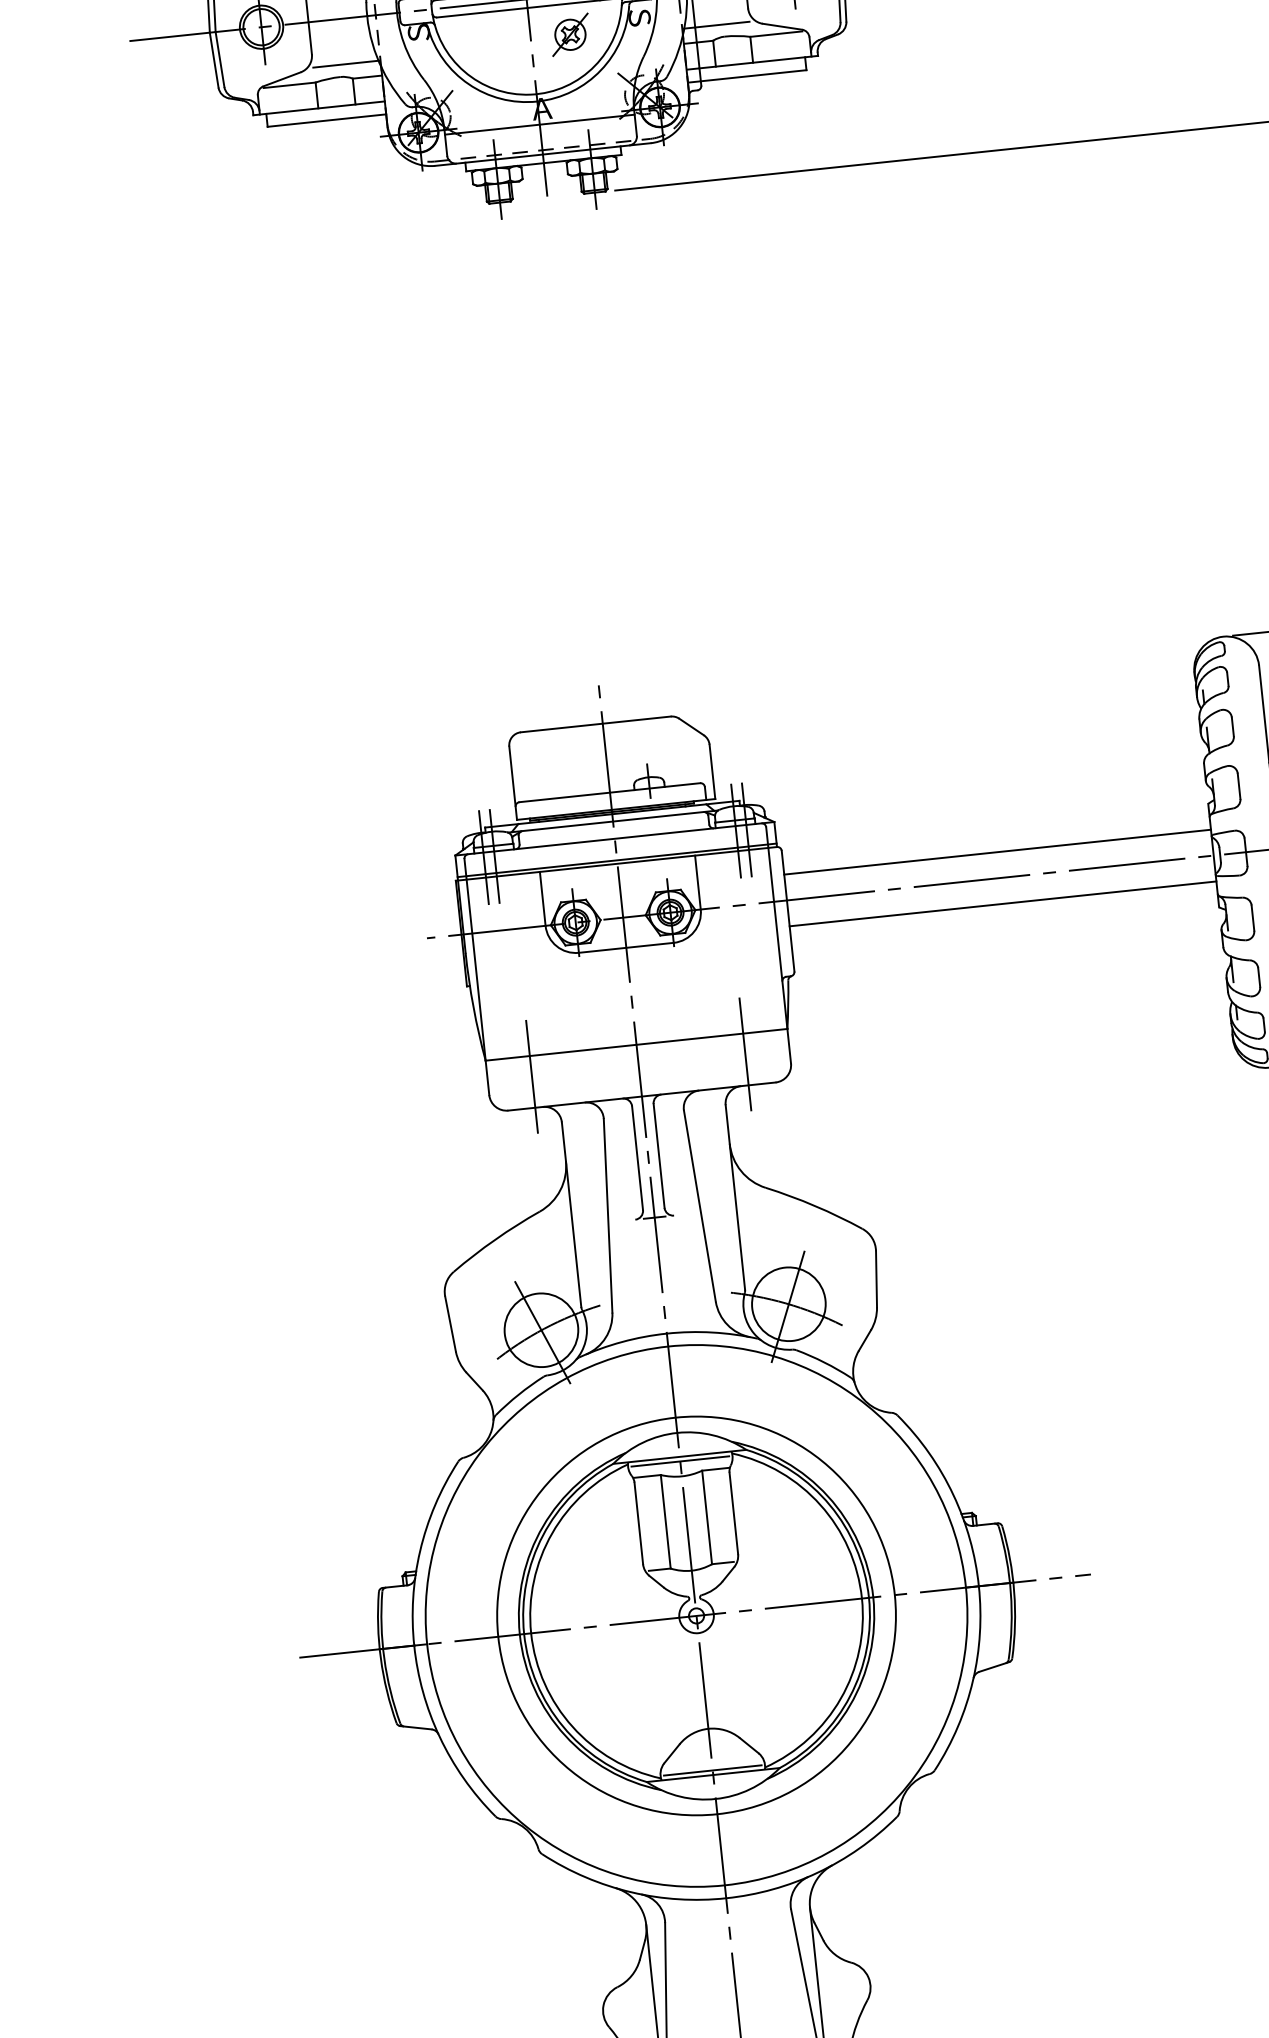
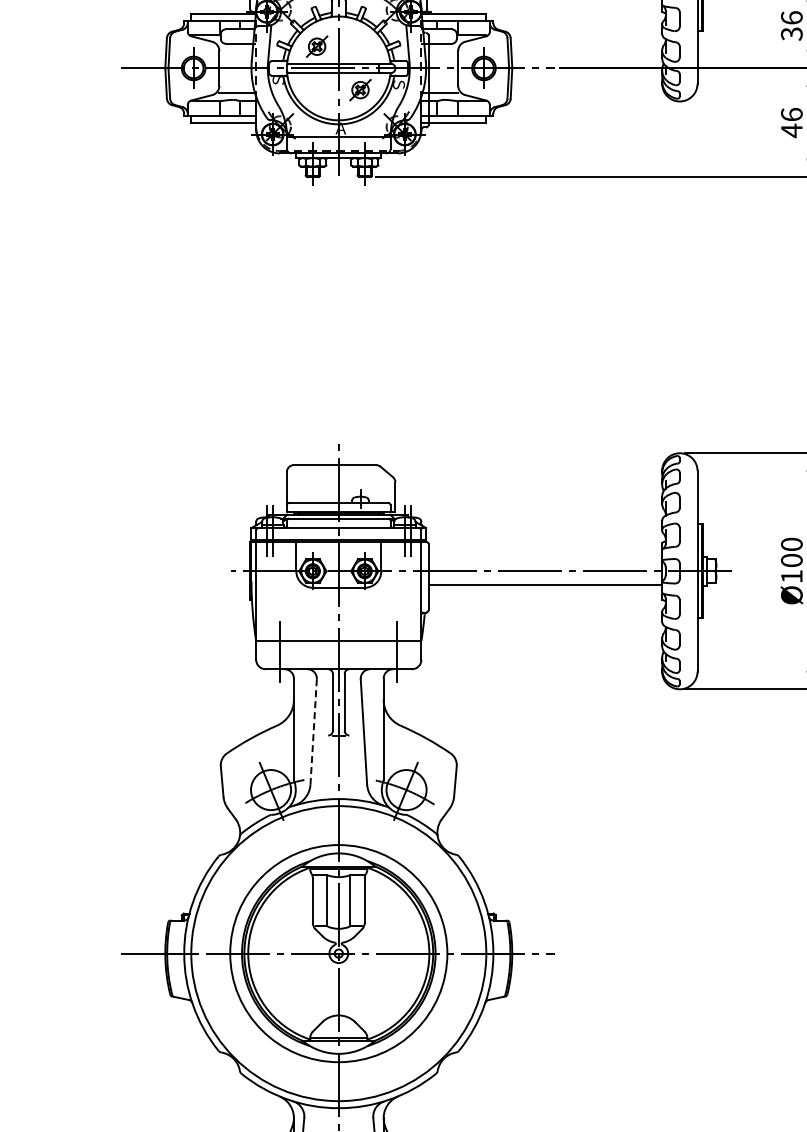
line: (997, 852) -> (545, 557), removed
line: (607, 1215) -> (313, 731), solid -> dashed

